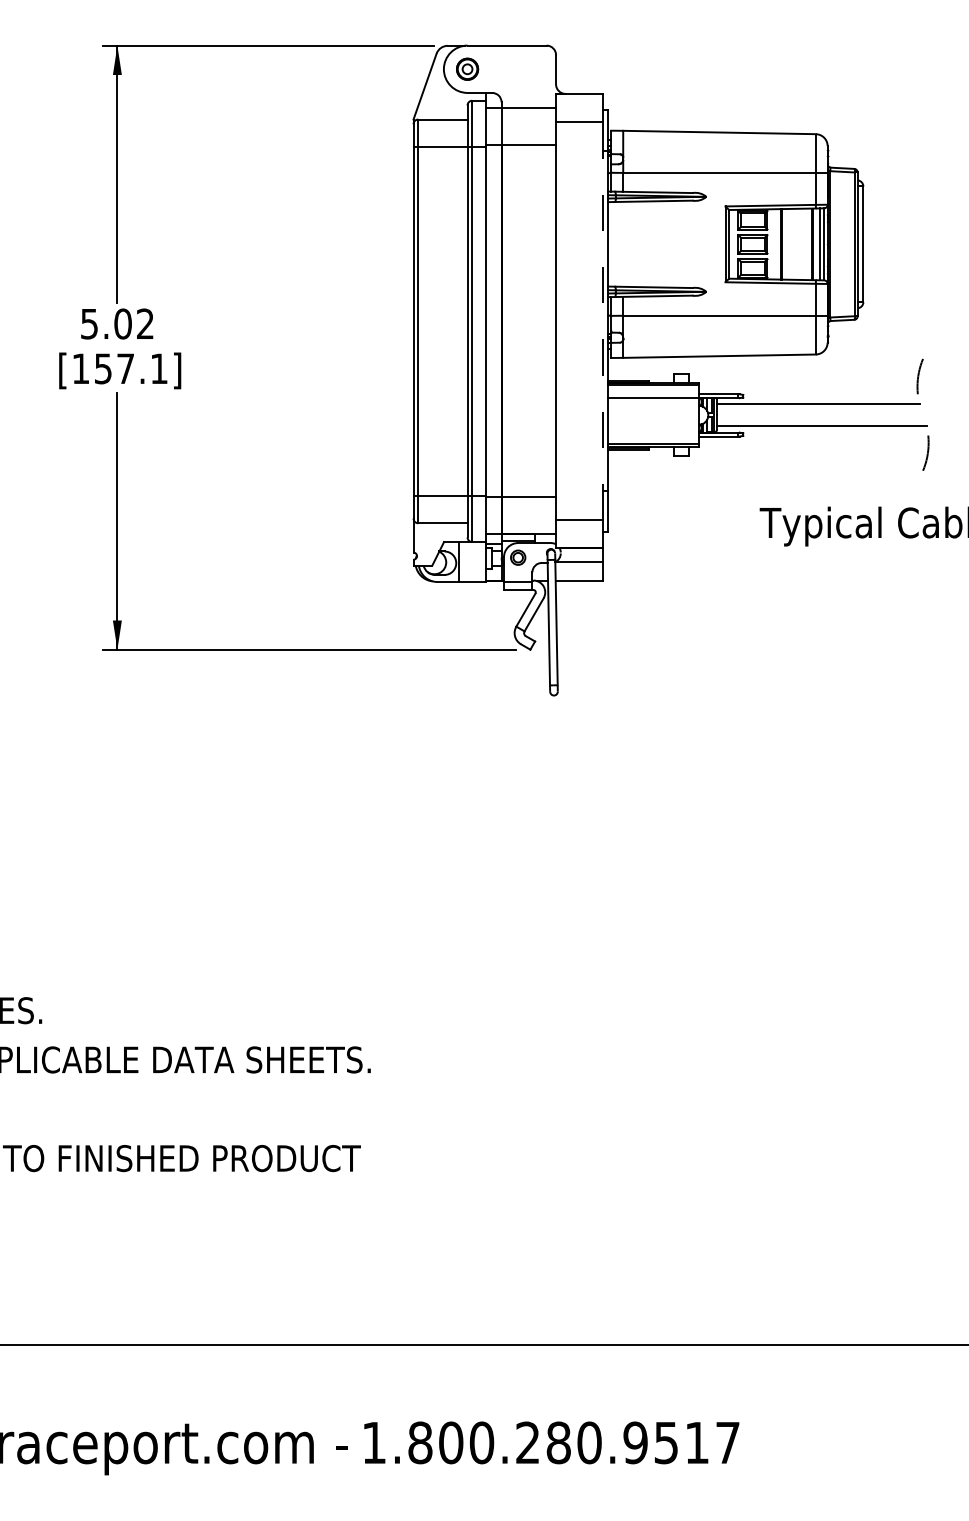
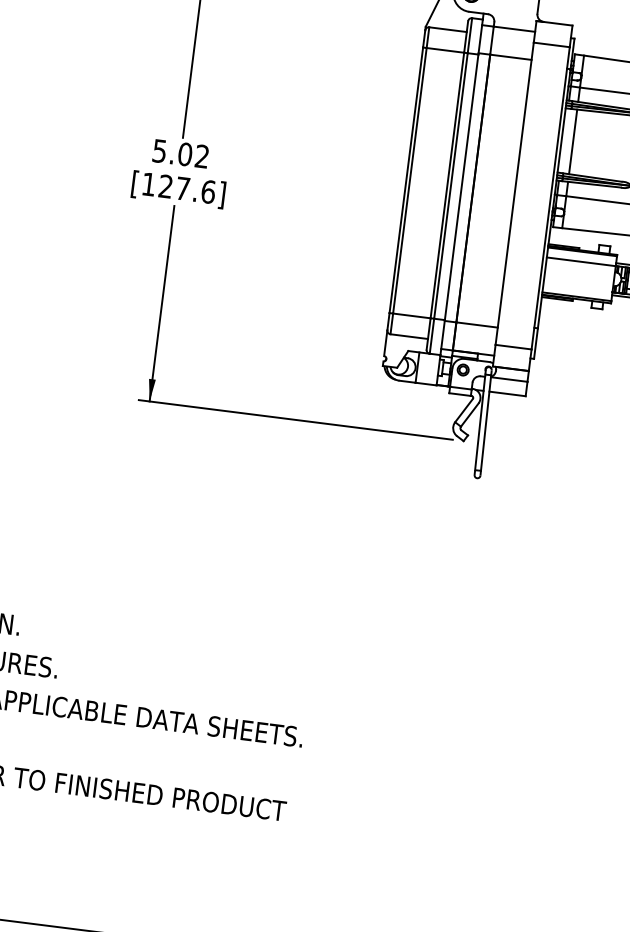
line: (623, 243) -> (573, 141), added
line: (603, 321) -> (550, 198), dashed -> solid
text: (131, 368) -> (187, 189), [157.1] -> [127.6]

